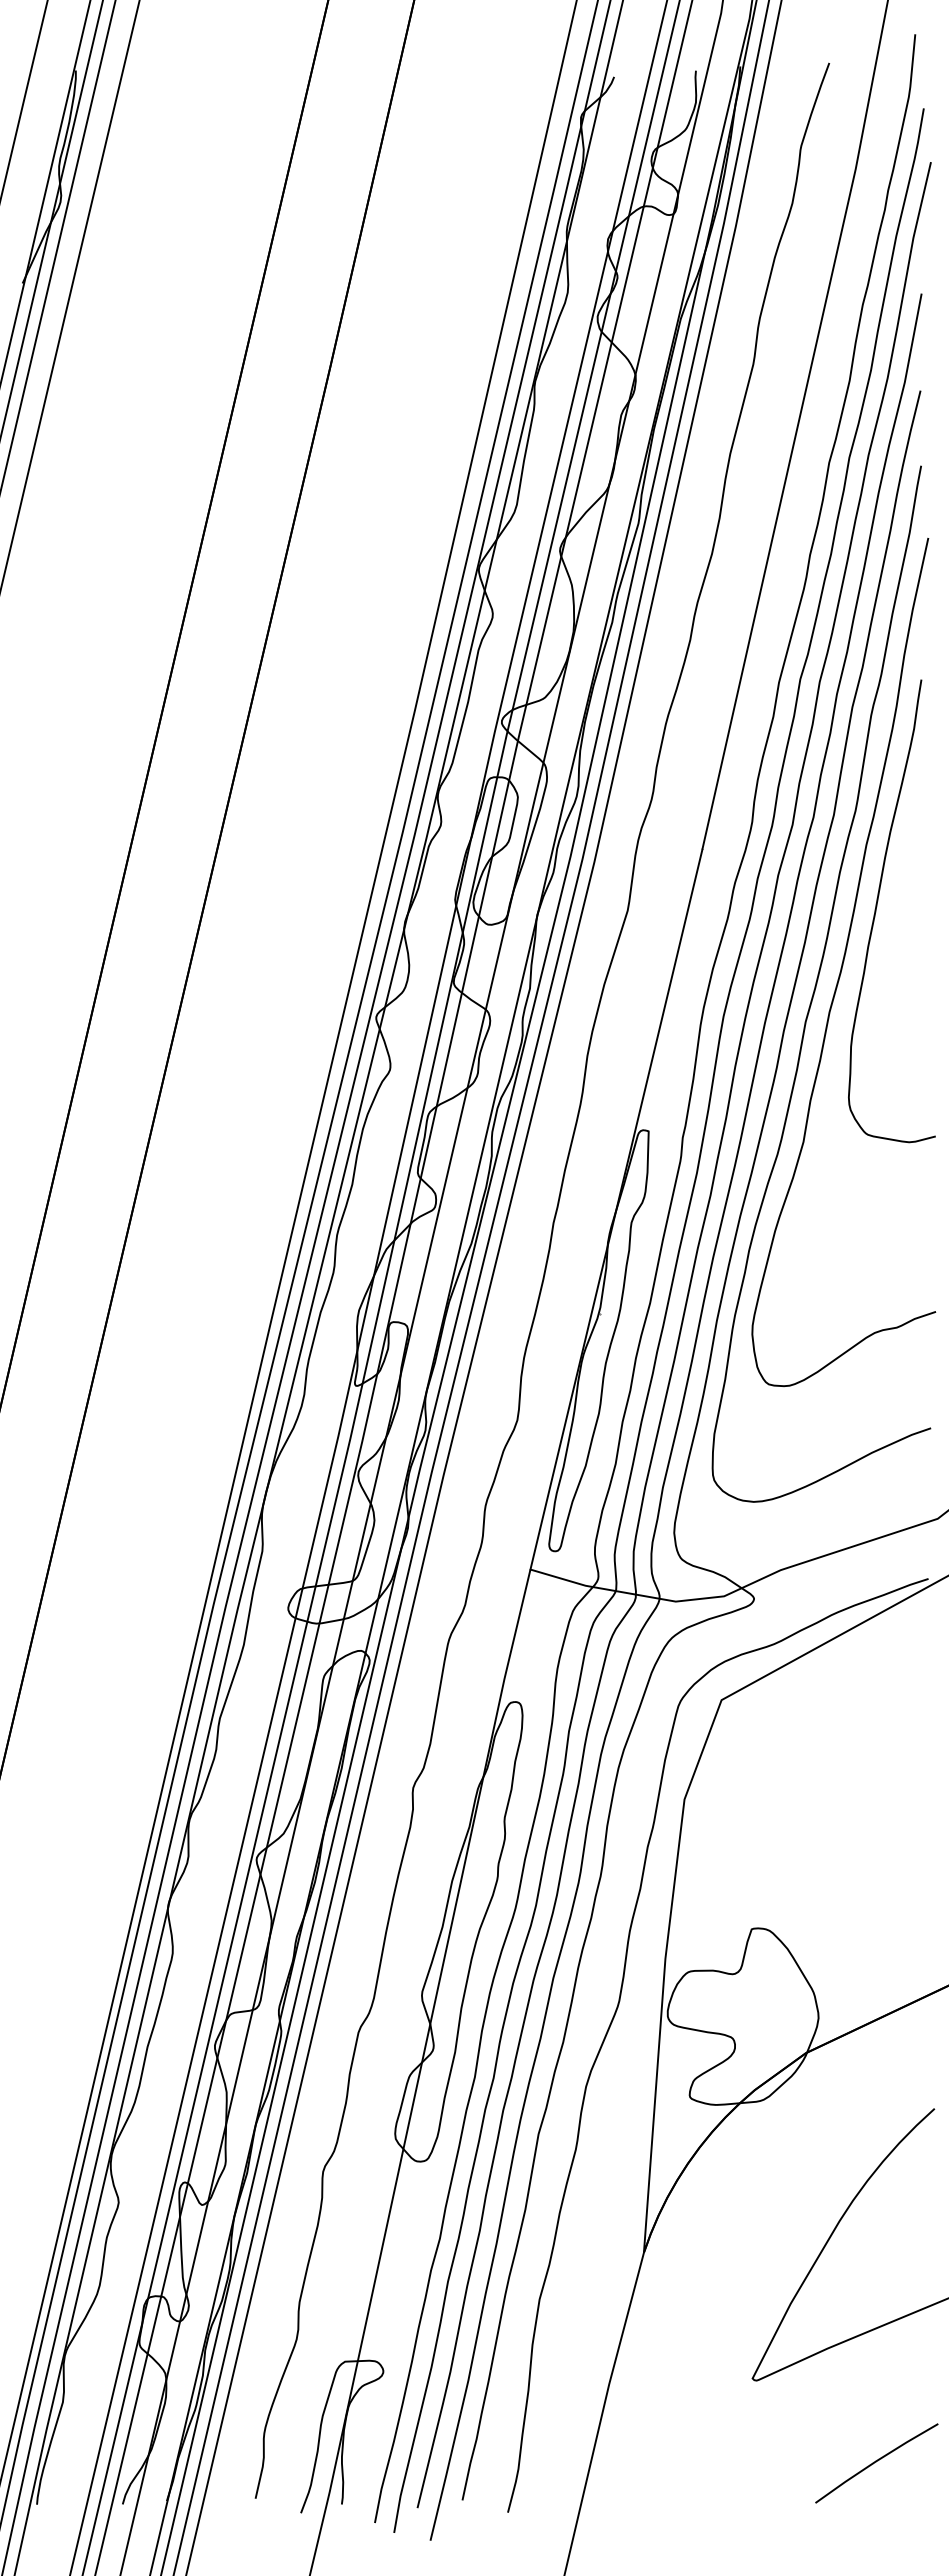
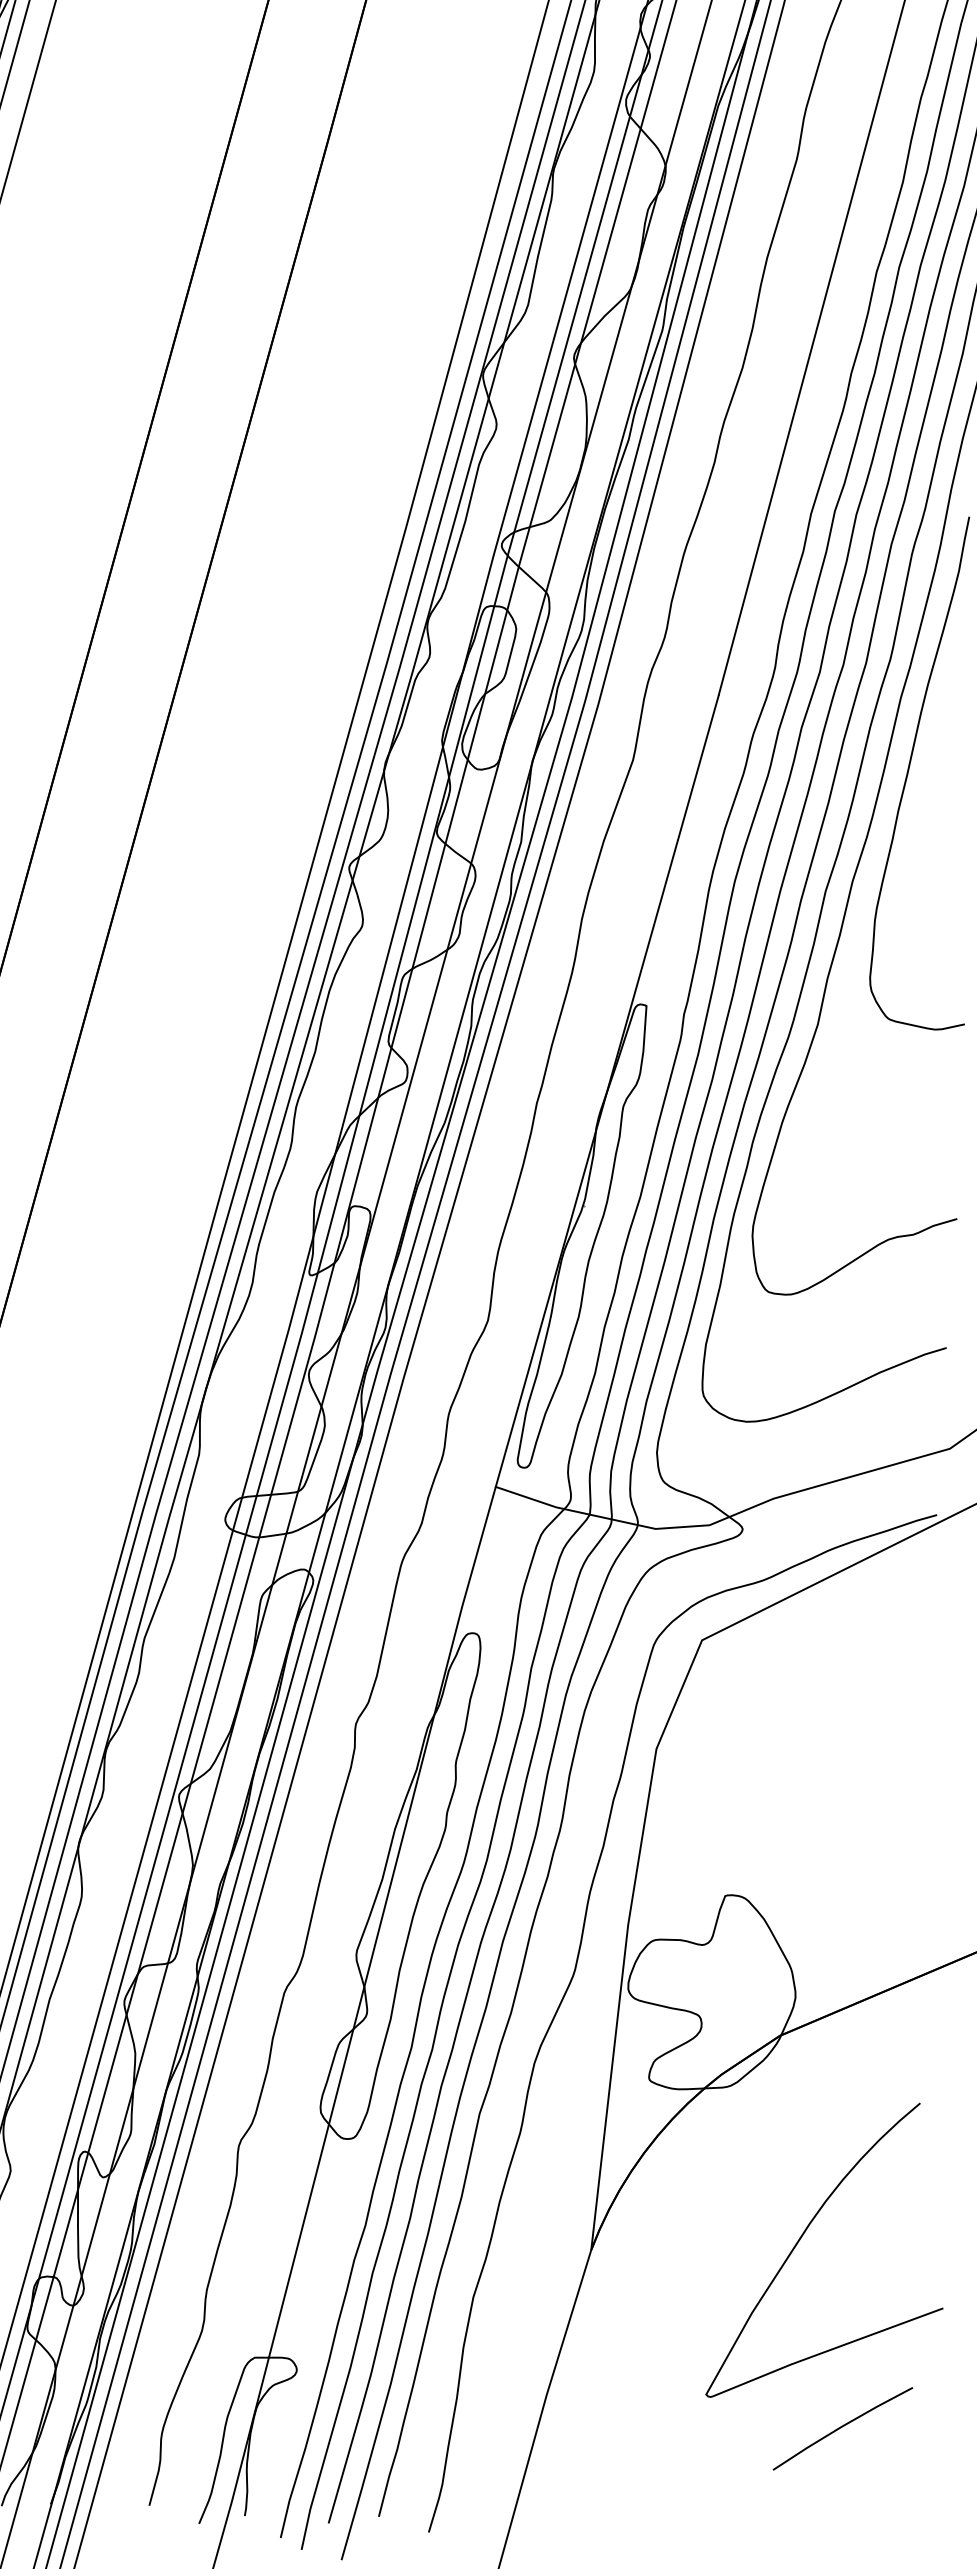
curve: (876, 2462) -> (842, 2427), moved

